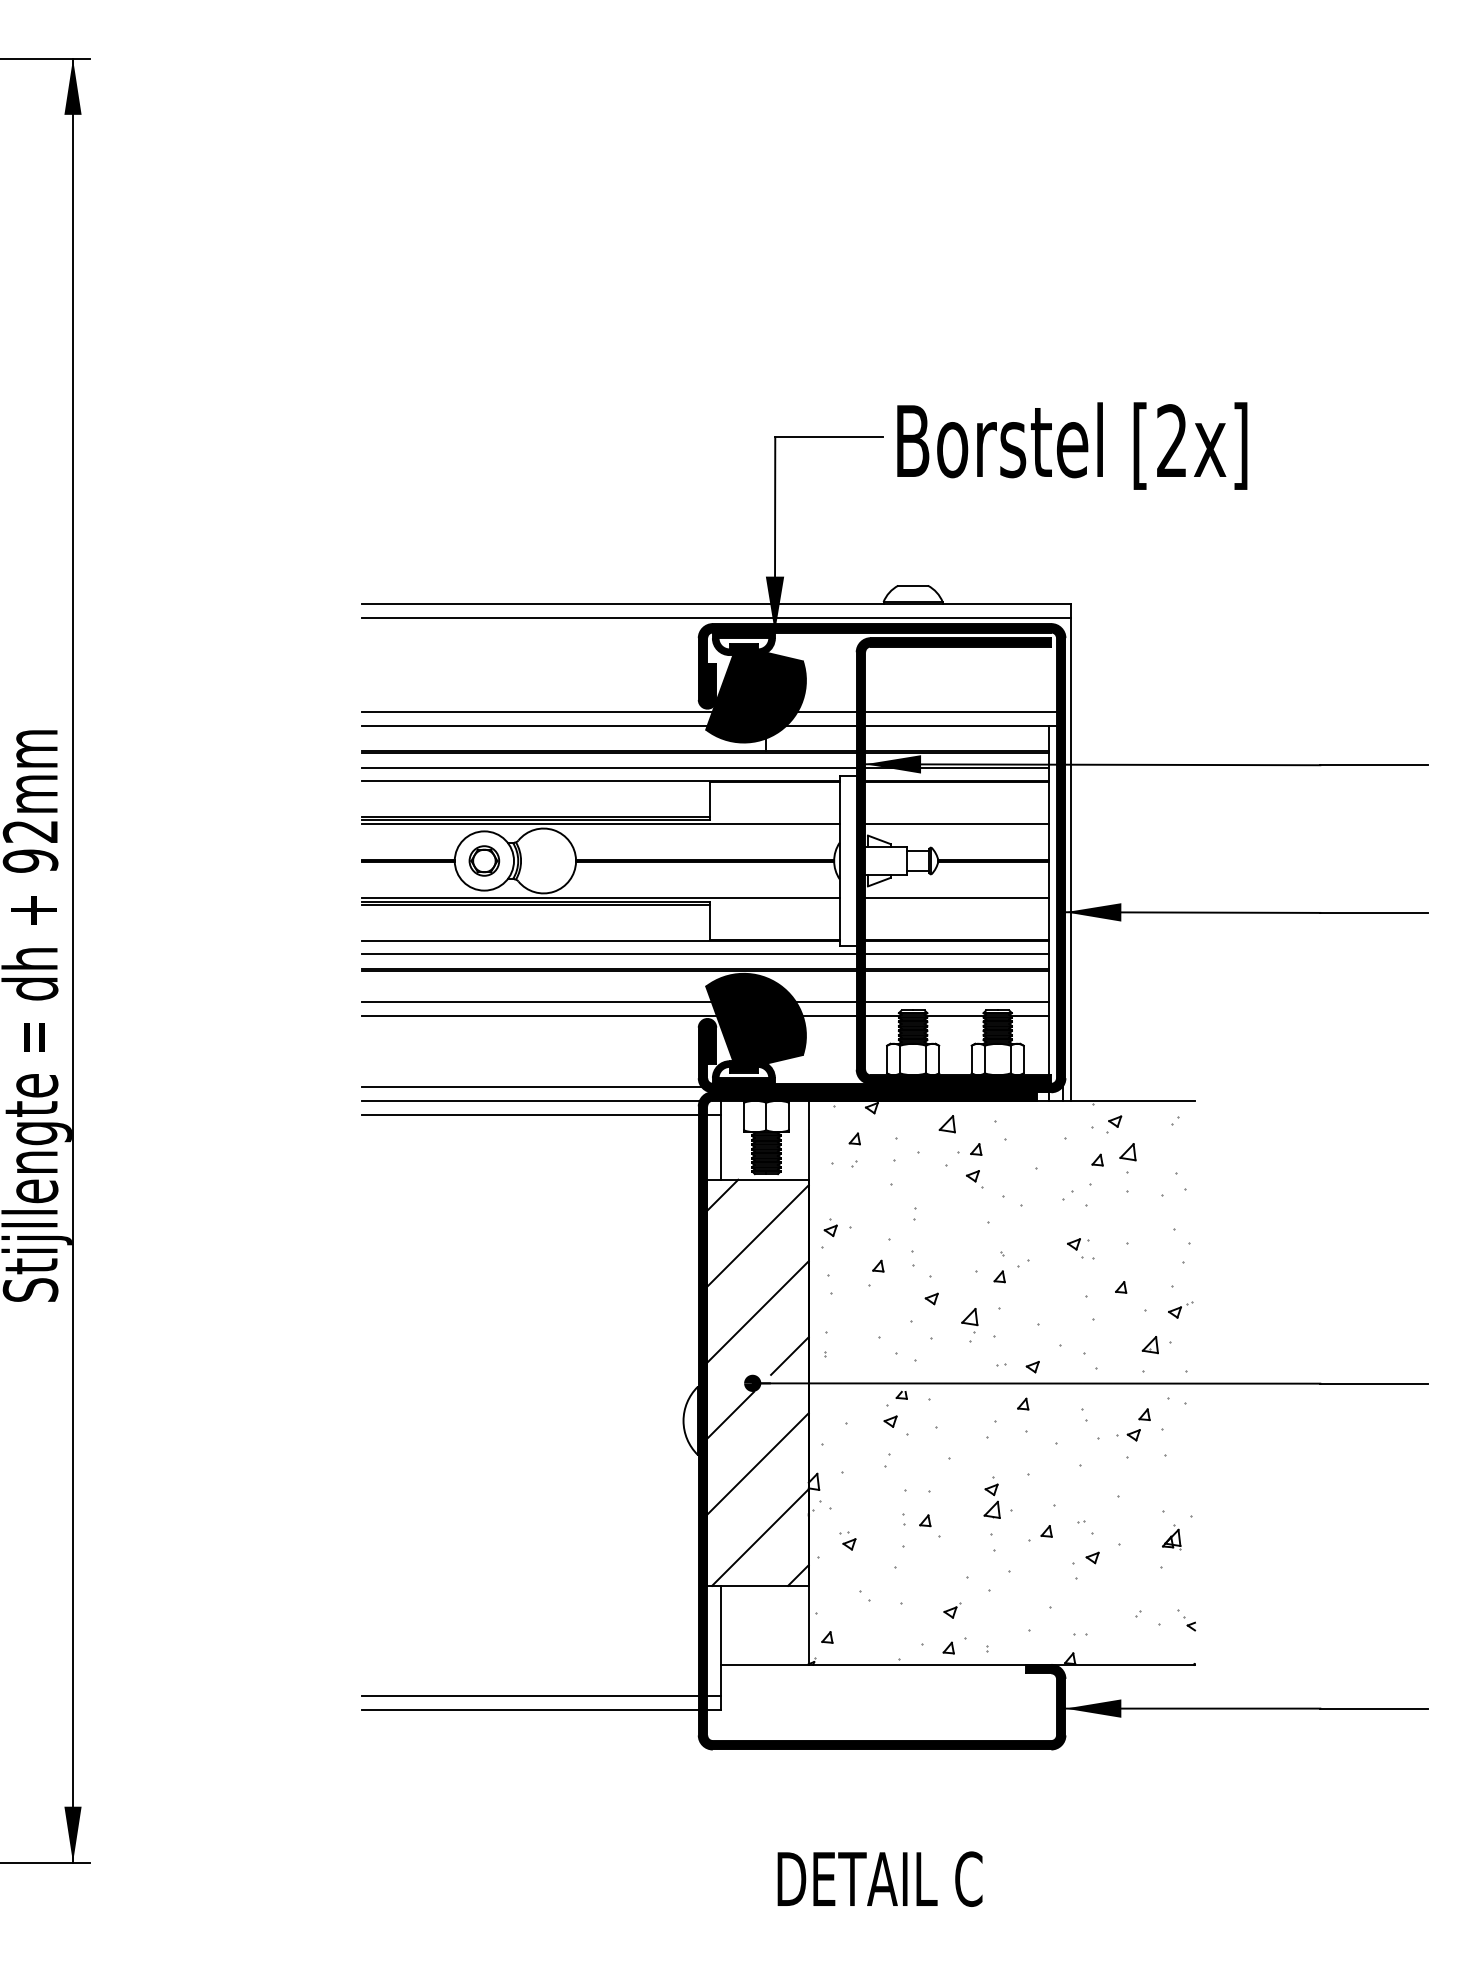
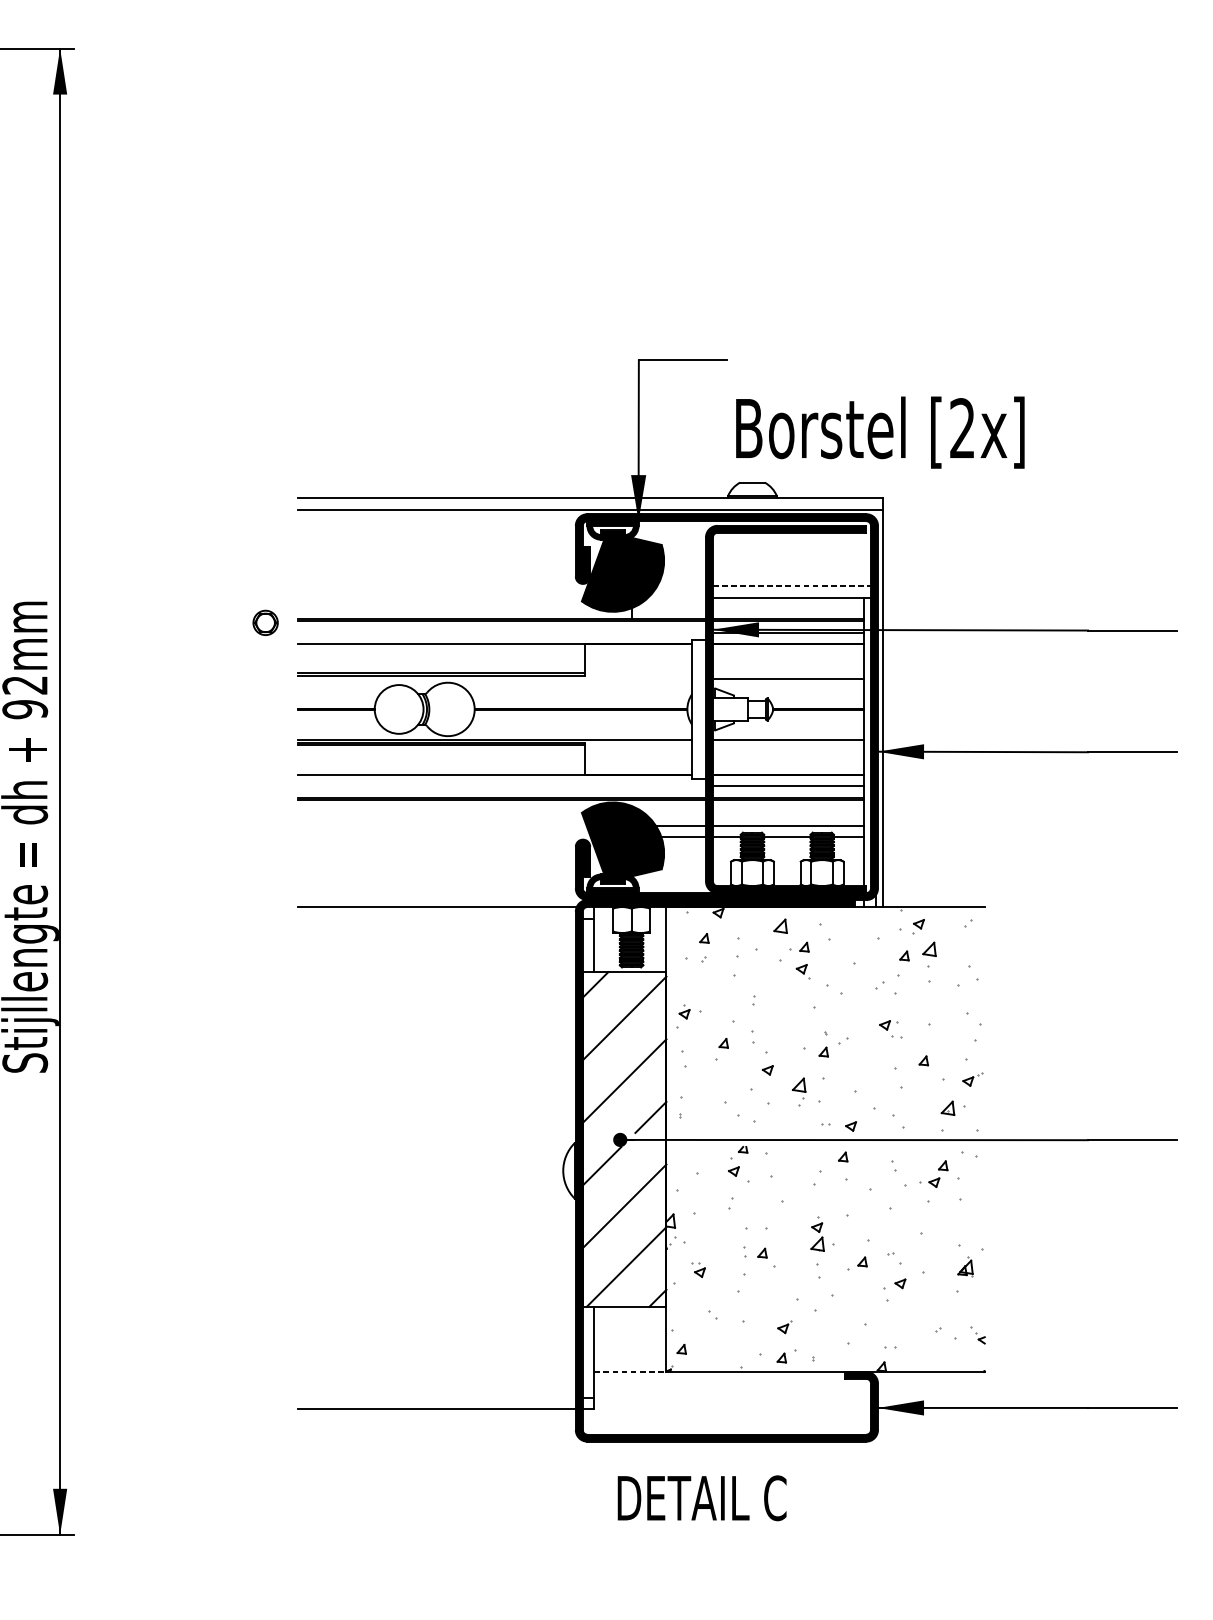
text: (1072, 445) -> (880, 432), moved
line: (537, 711) -> (442, 586), removed
line: (826, 711) -> (681, 586), removed
line: (961, 711) -> (792, 586), solid -> dashed
line: (534, 725) -> (440, 597), removed
line: (821, 725) -> (676, 597), removed
line: (609, 767) -> (502, 632), removed
line: (600, 823) -> (494, 678), removed
part: (484, 860) -> (265, 622), moved
line: (609, 954) -> (502, 786), removed
line: (536, 1002) -> (442, 826), removed
line: (539, 1016) -> (444, 837), removed
line: (531, 1086) -> (437, 895), removed
line: (530, 1114) -> (437, 918), removed
line: (765, 1664) -> (630, 1371), solid -> dashed
line: (530, 1695) -> (437, 1397), removed
text: (879, 1878) -> (701, 1497), moved

